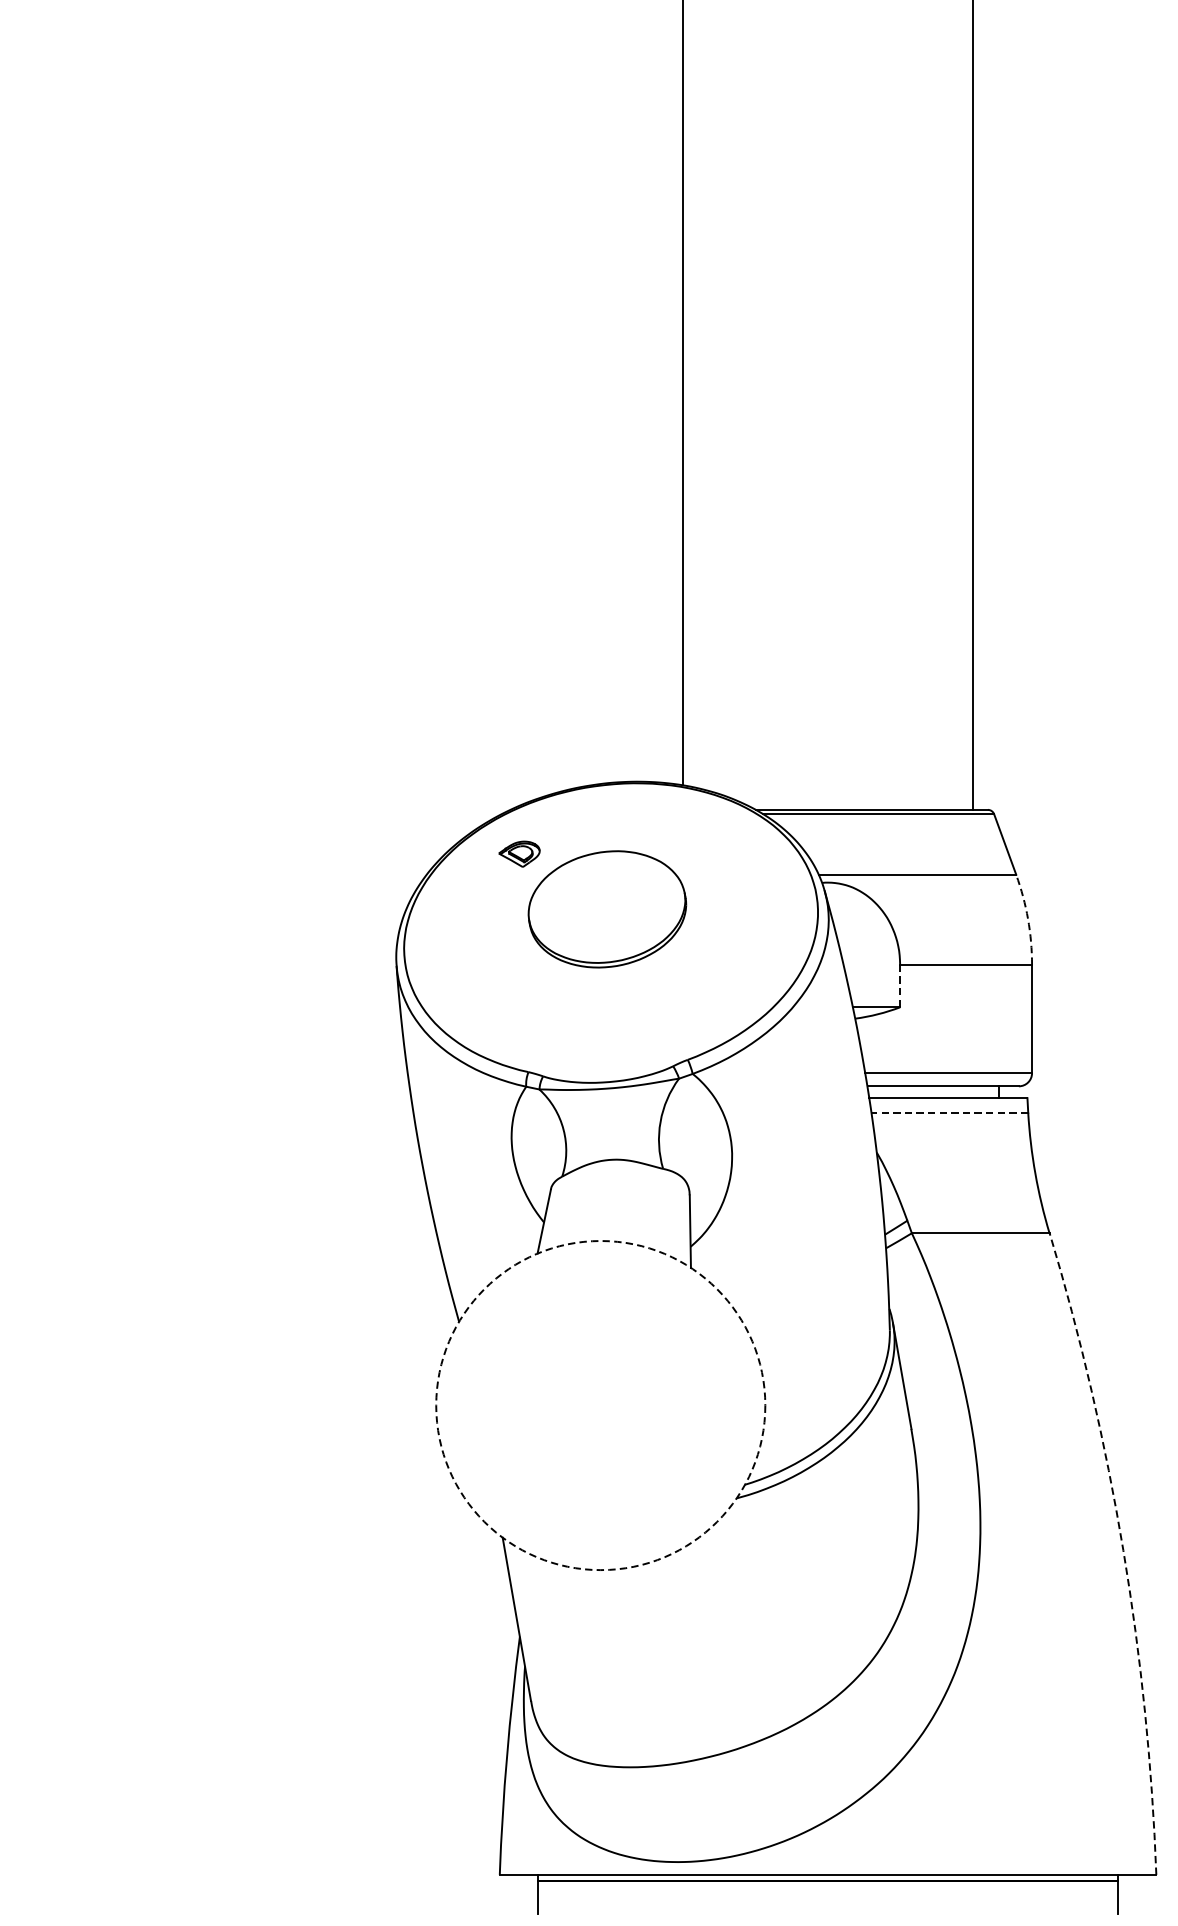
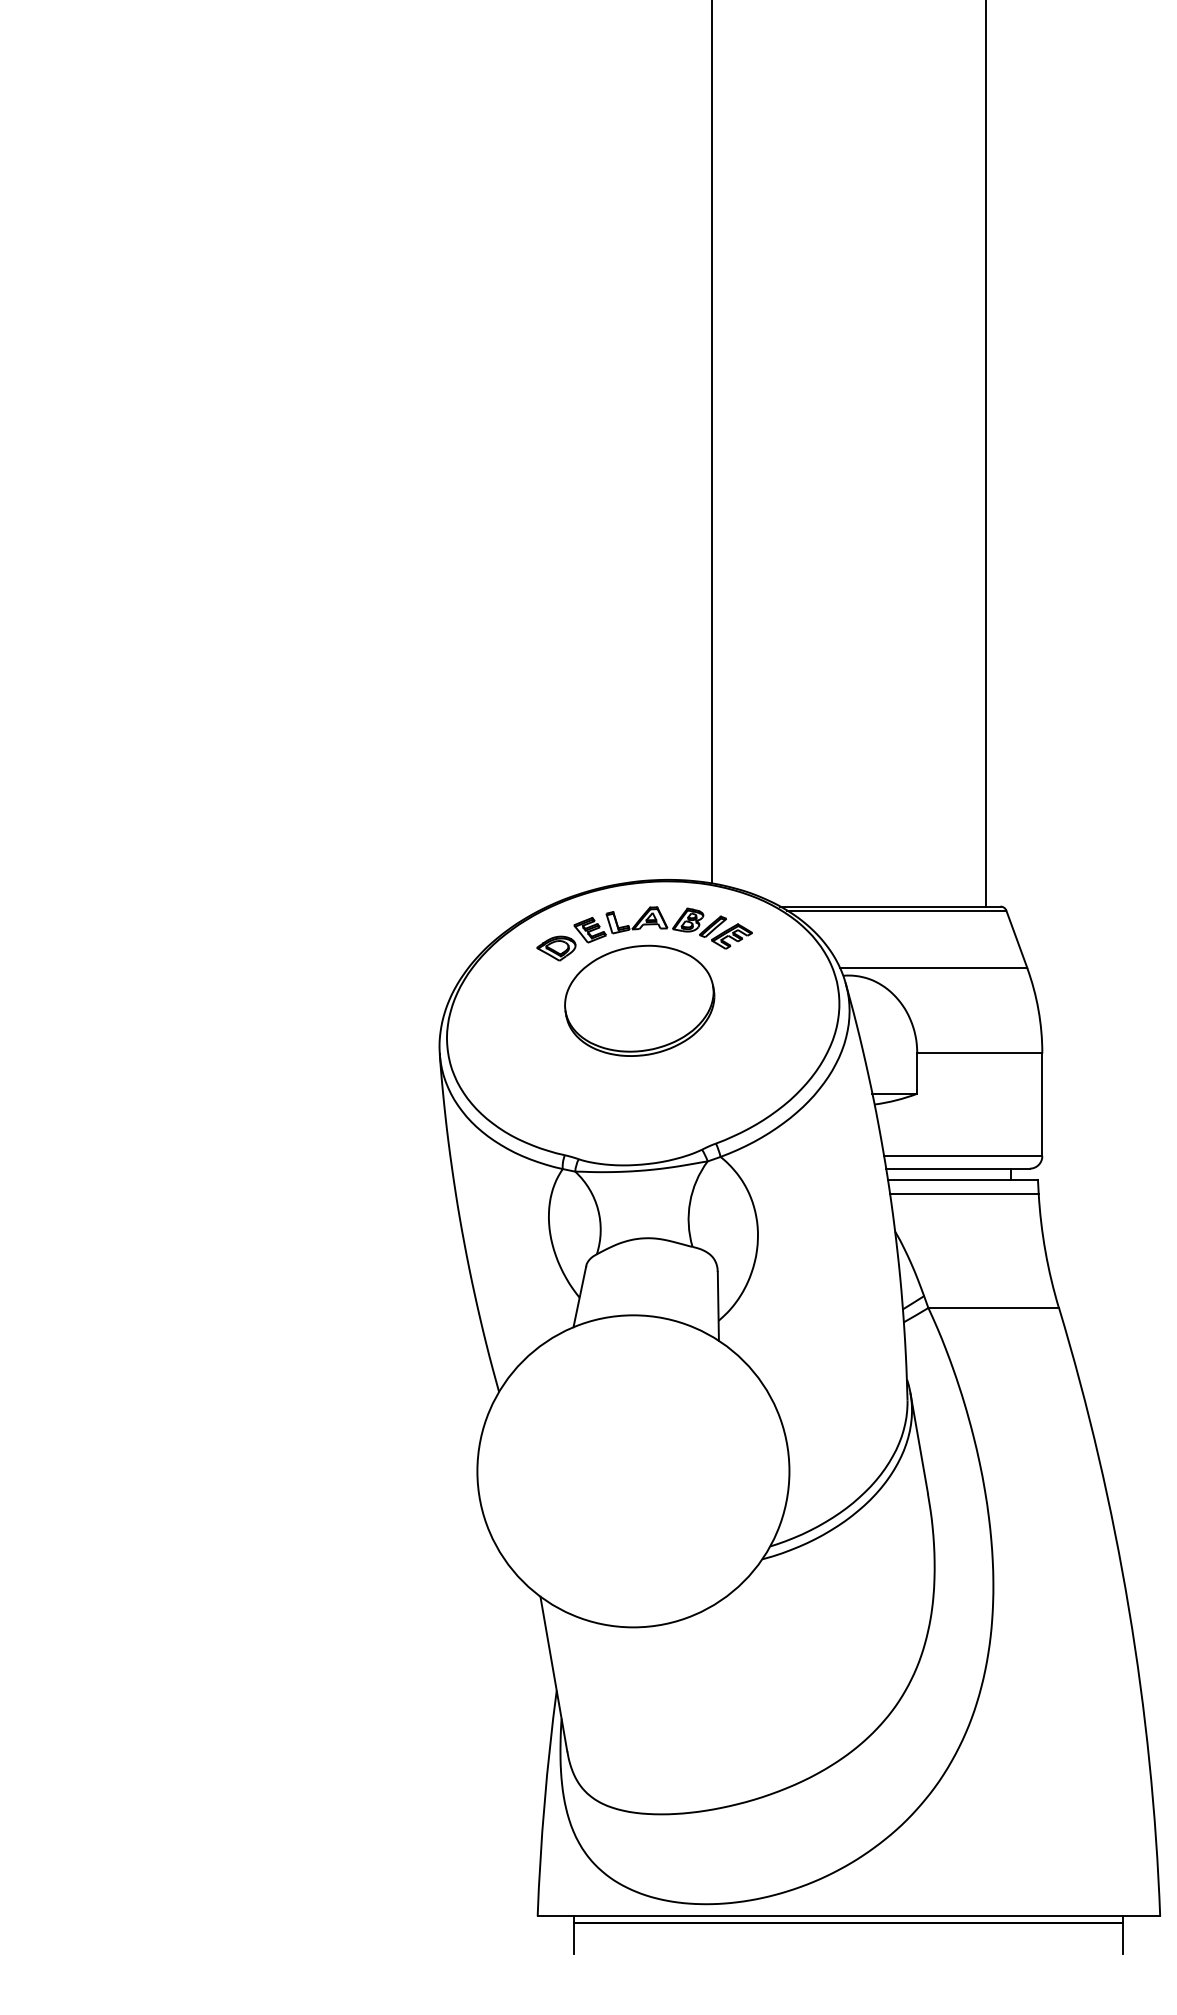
part: (631, 831) -> (662, 927), added
arc: (1028, 919) -> (1038, 1010), dashed -> solid
line: (900, 986) -> (917, 1074), dashed -> solid
line: (948, 1112) -> (963, 1193), dashed -> solid
circle: (600, 1405) -> (633, 1471), dashed -> solid
arc: (1122, 1550) -> (1128, 1608), dashed -> solid

